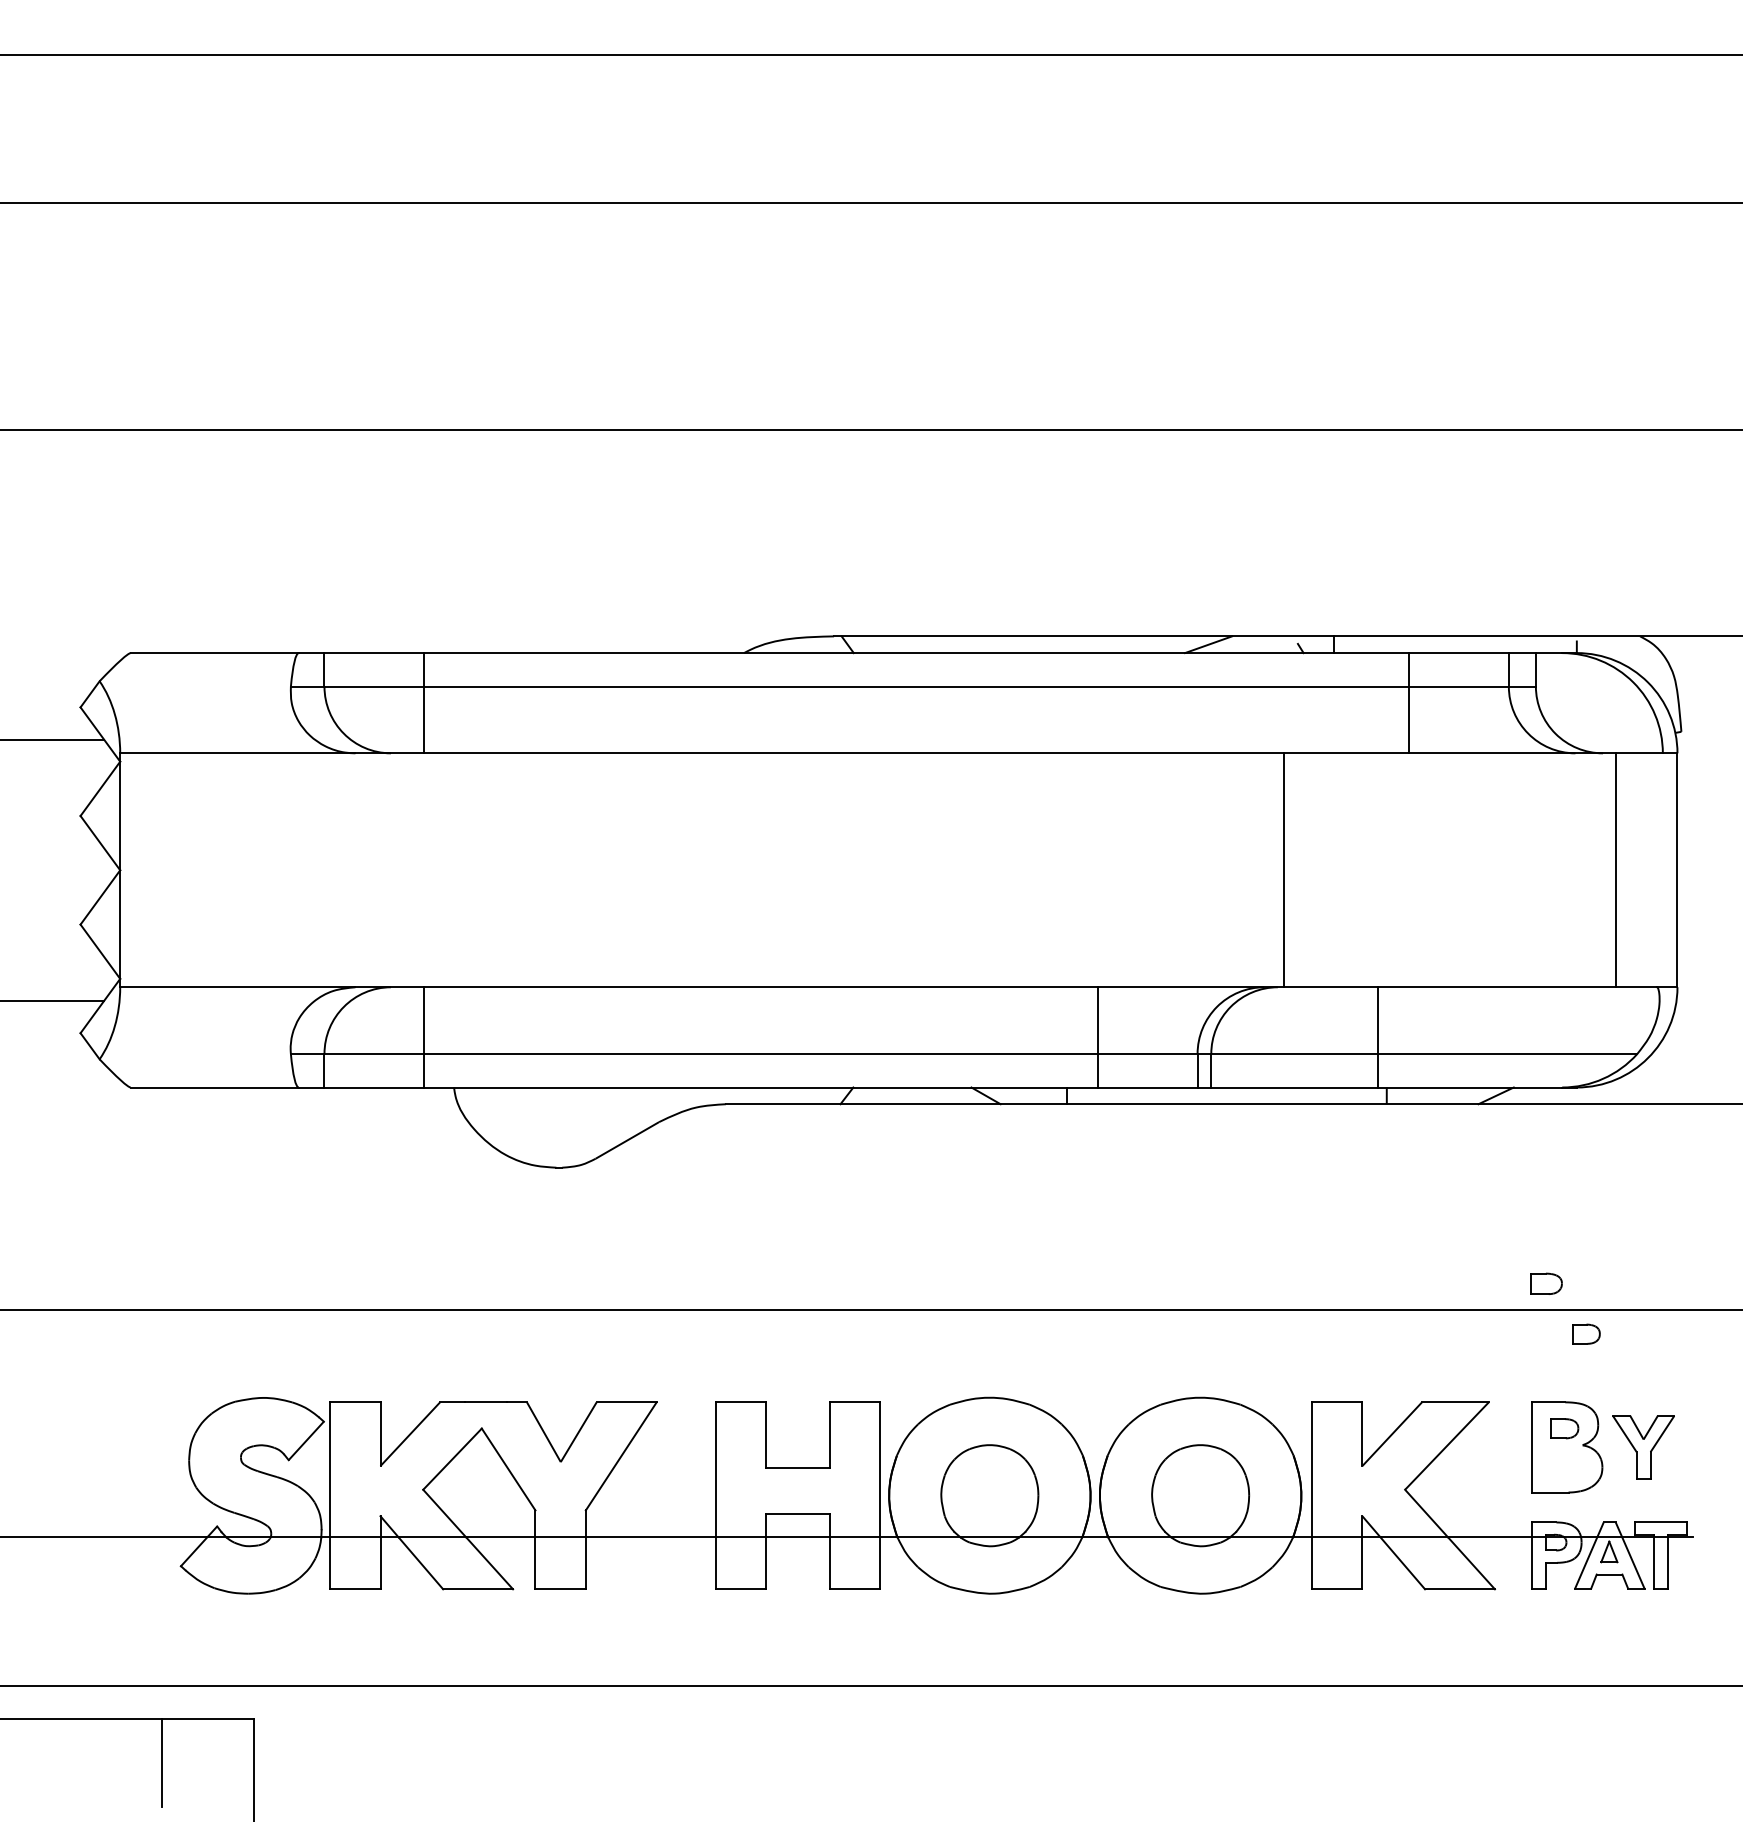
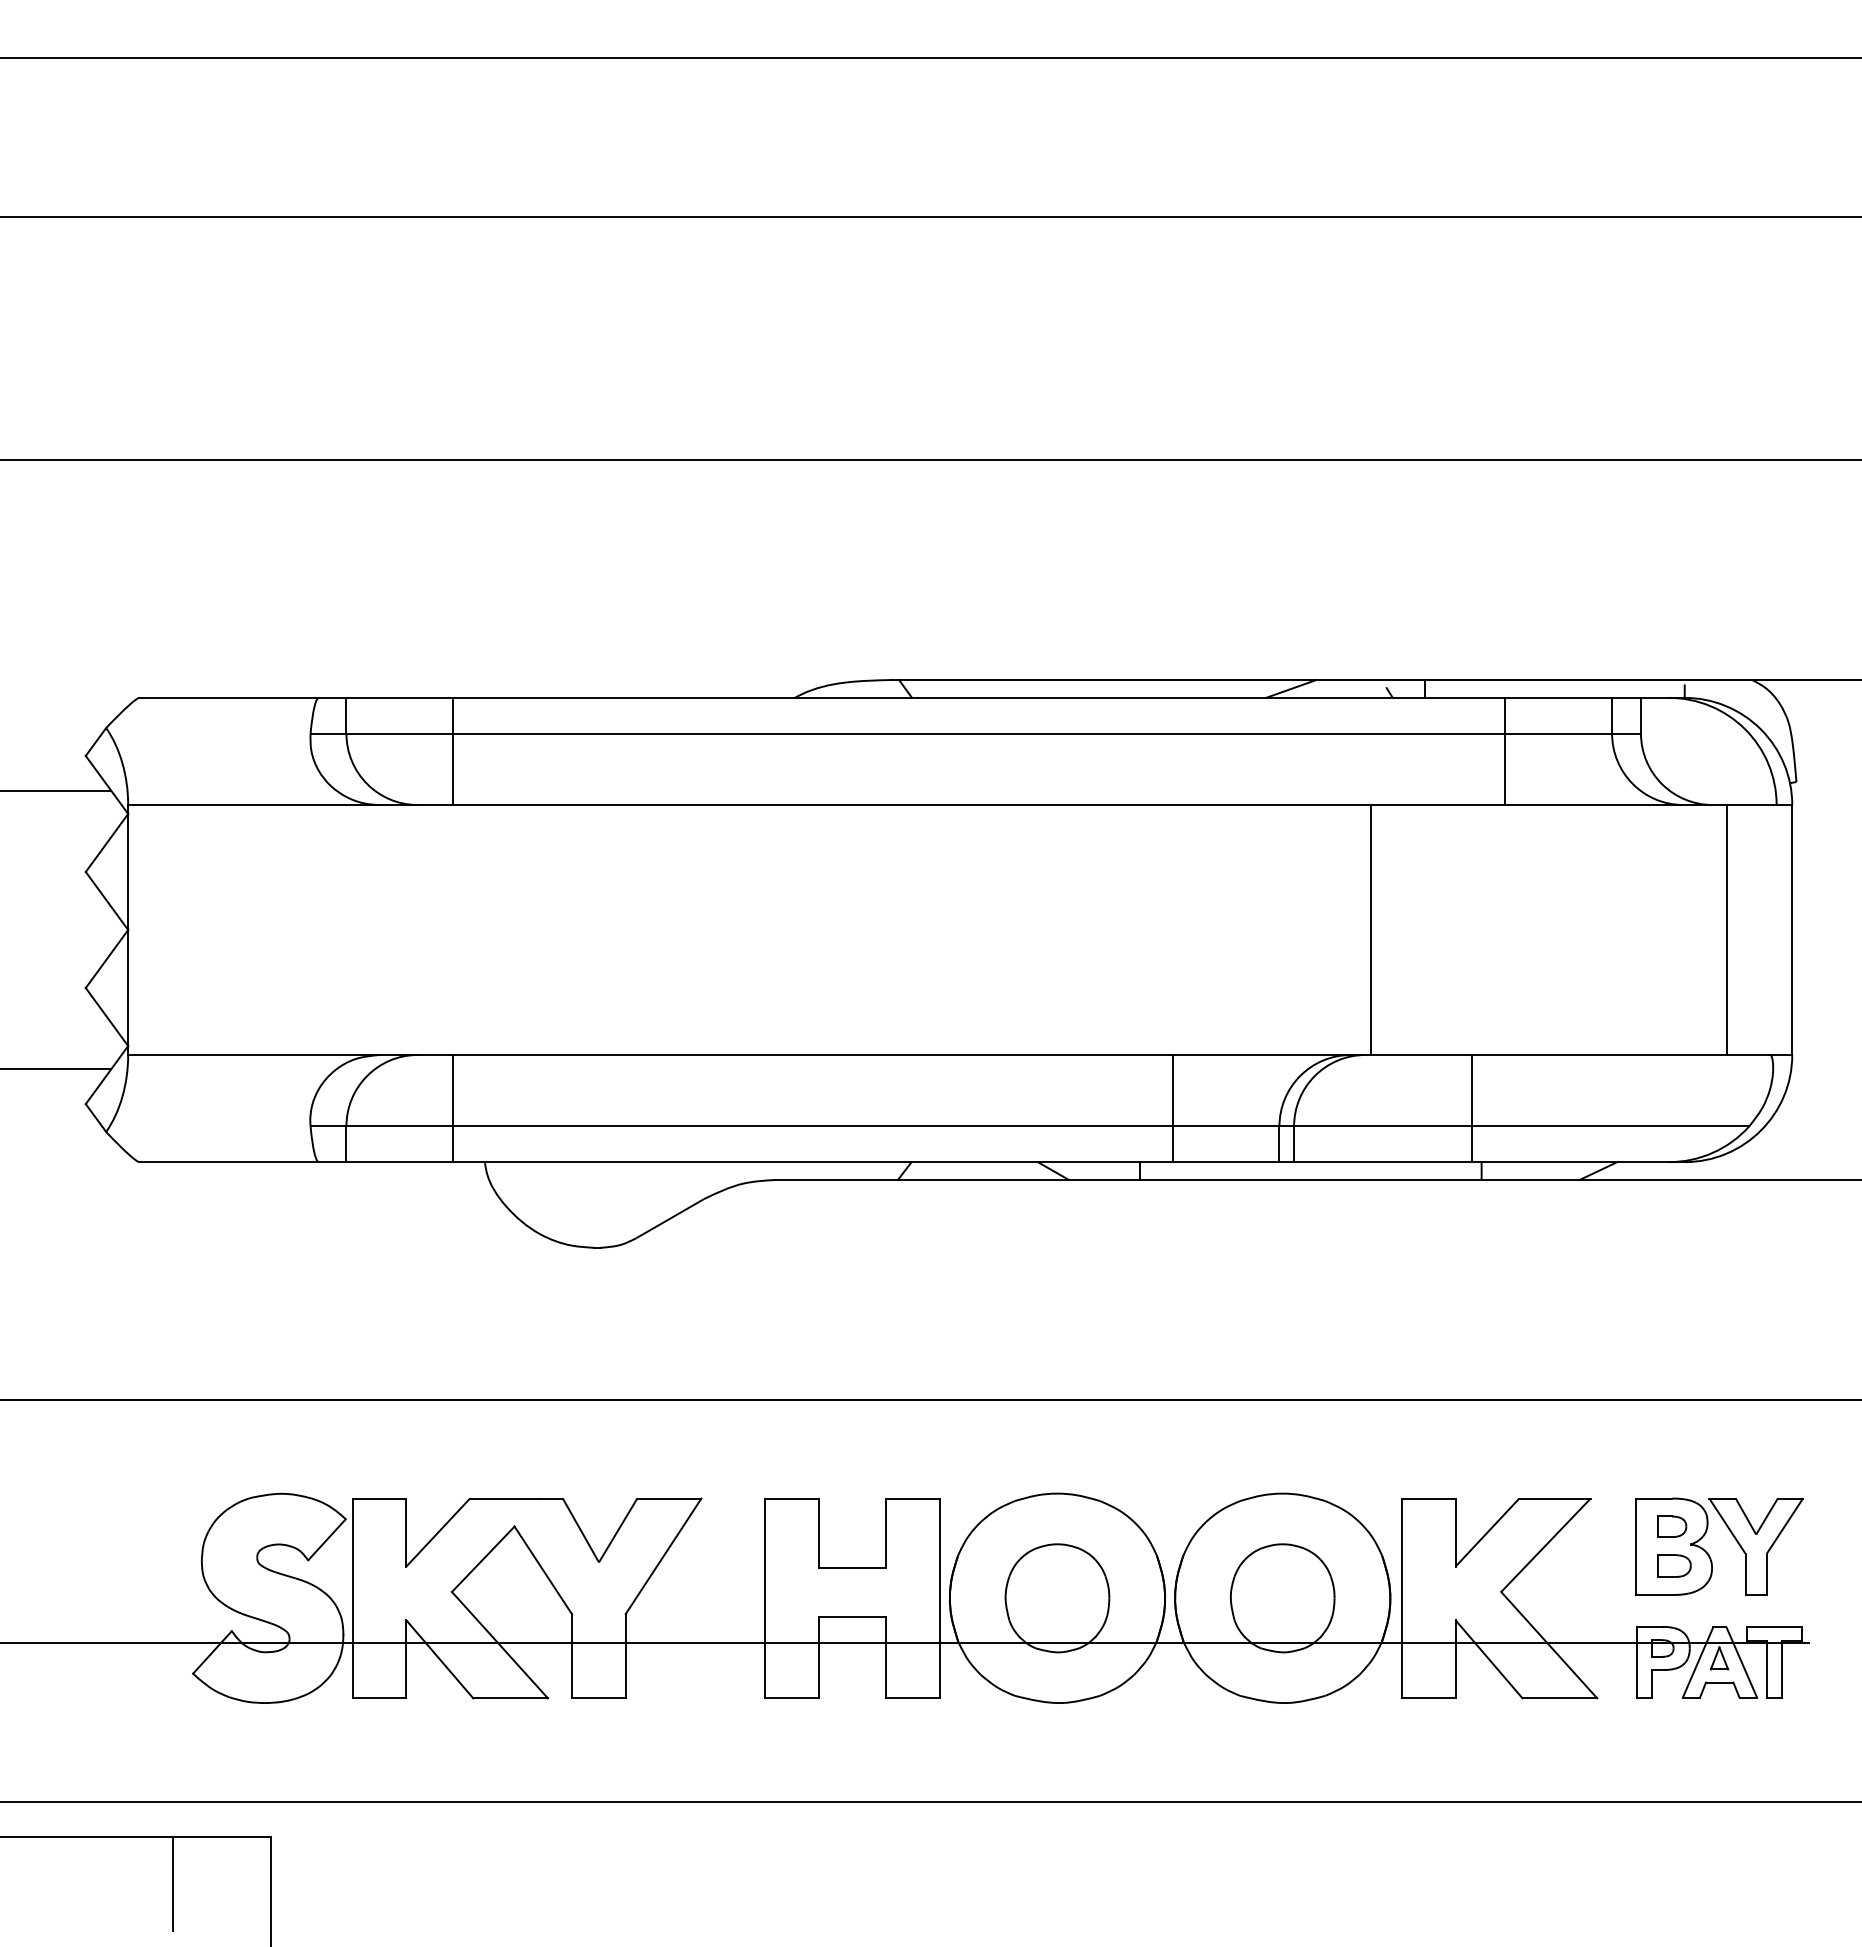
part: (1546, 1283) -> (1674, 1565), moved
part: (1586, 1333) -> (1695, 1425), removed
part: (1643, 1447) -> (1755, 1546), size x1.43

